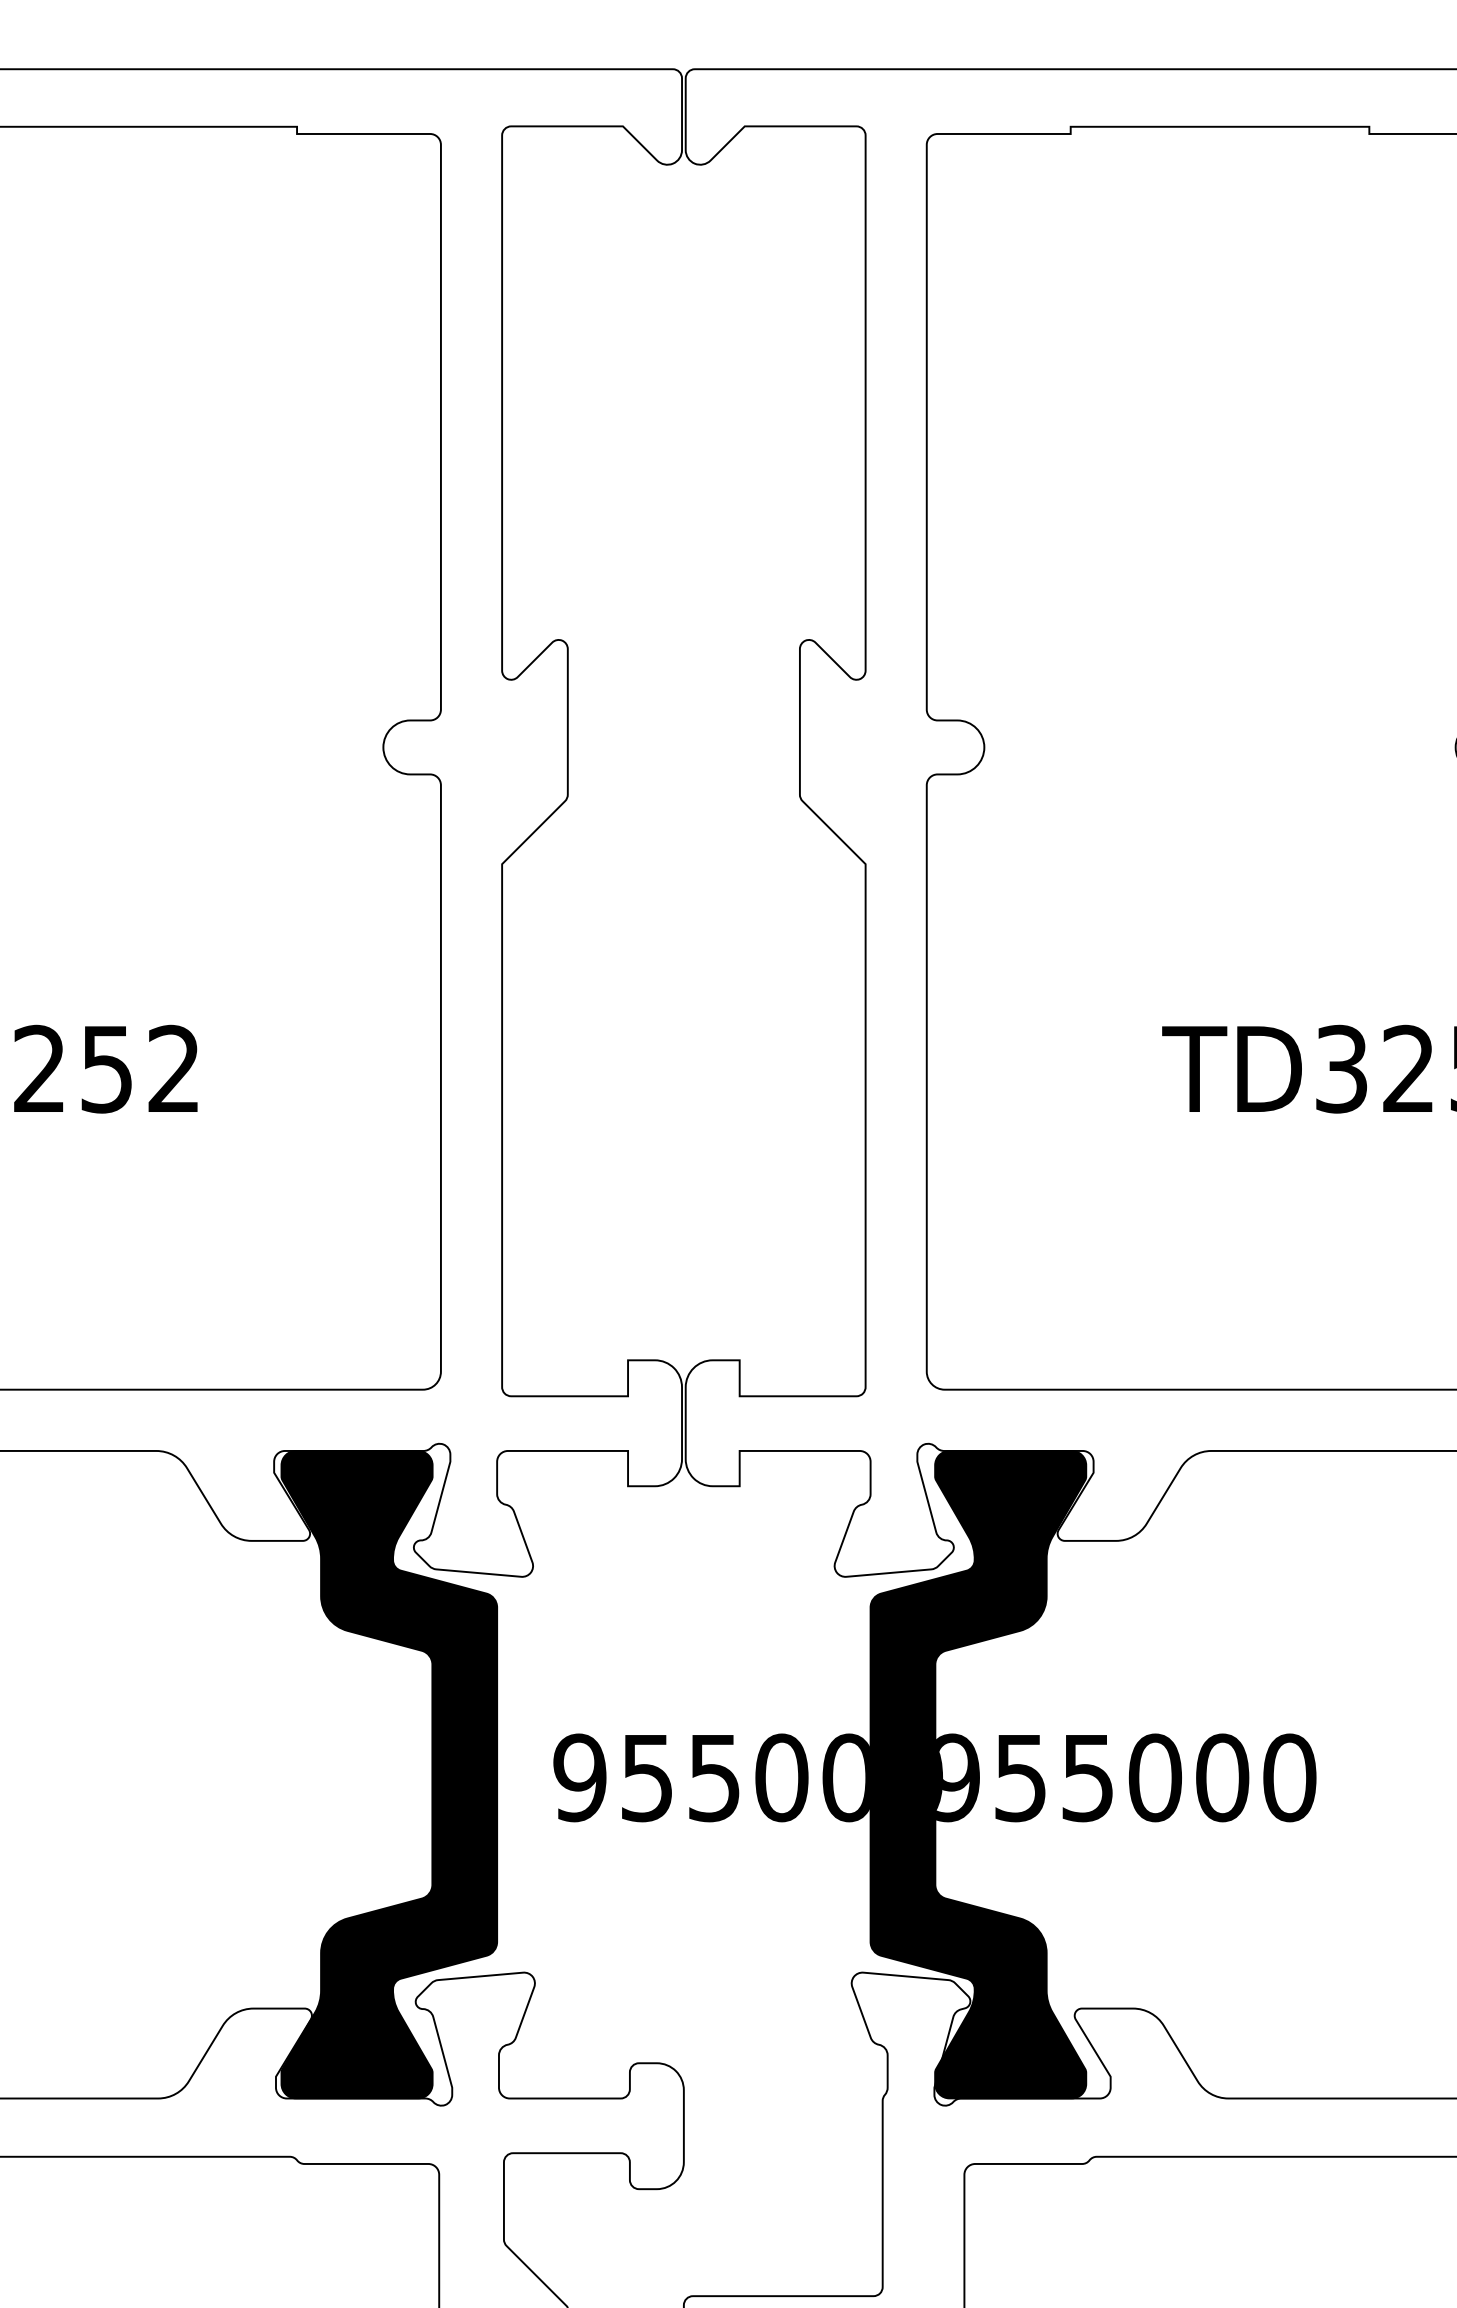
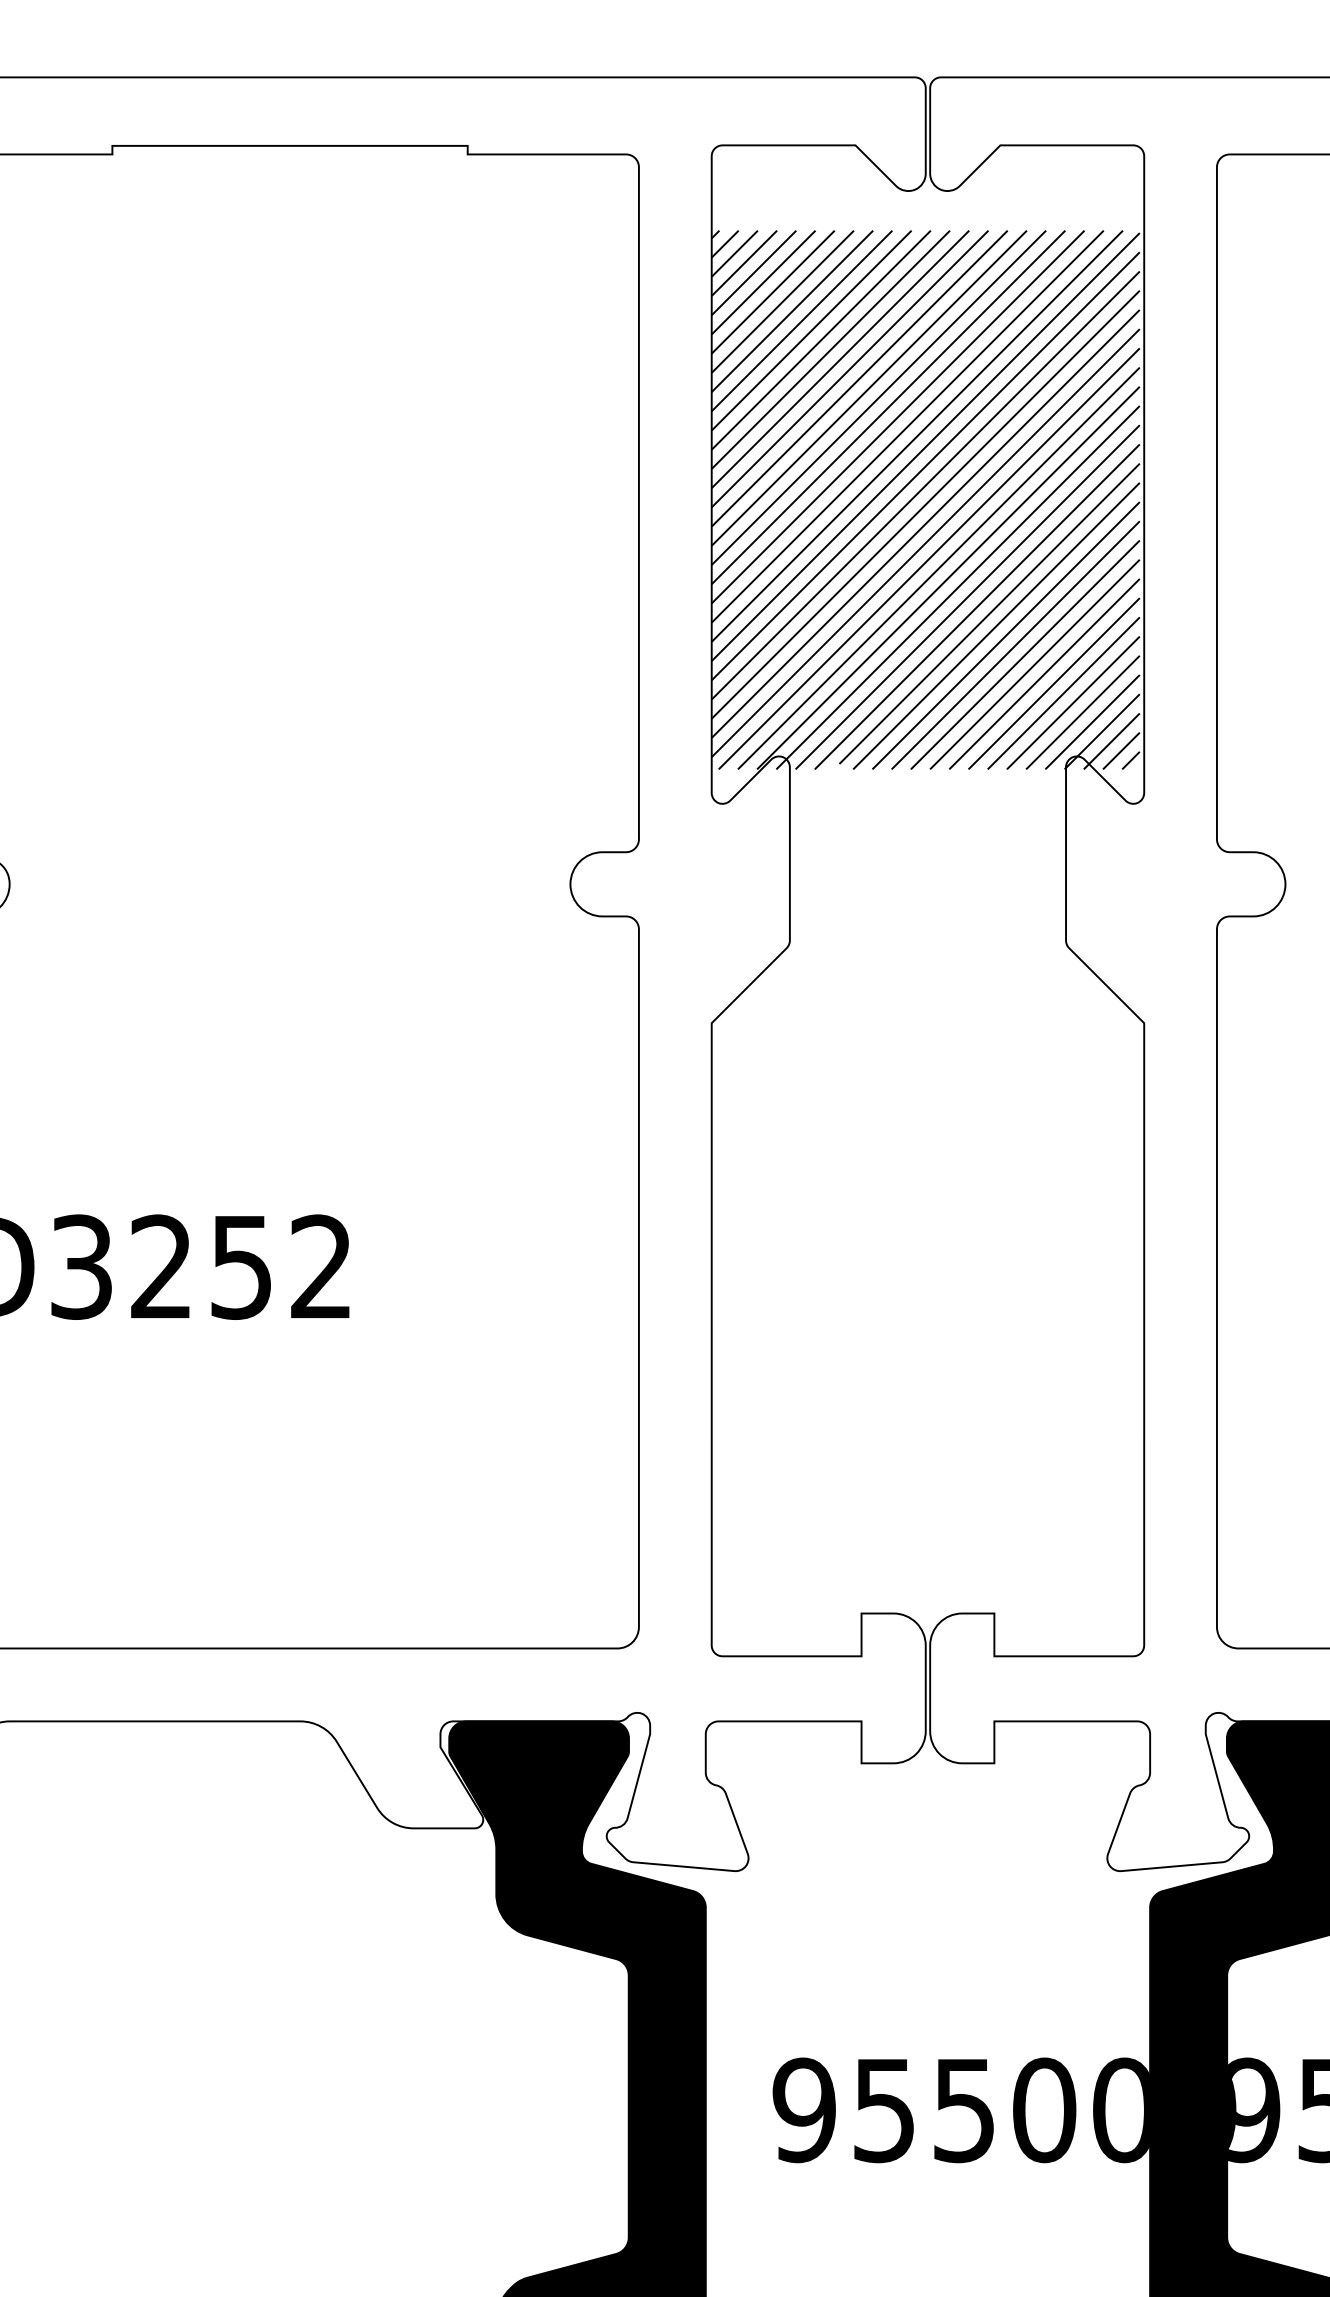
hatch: (681, 424) -> (925, 500), added

